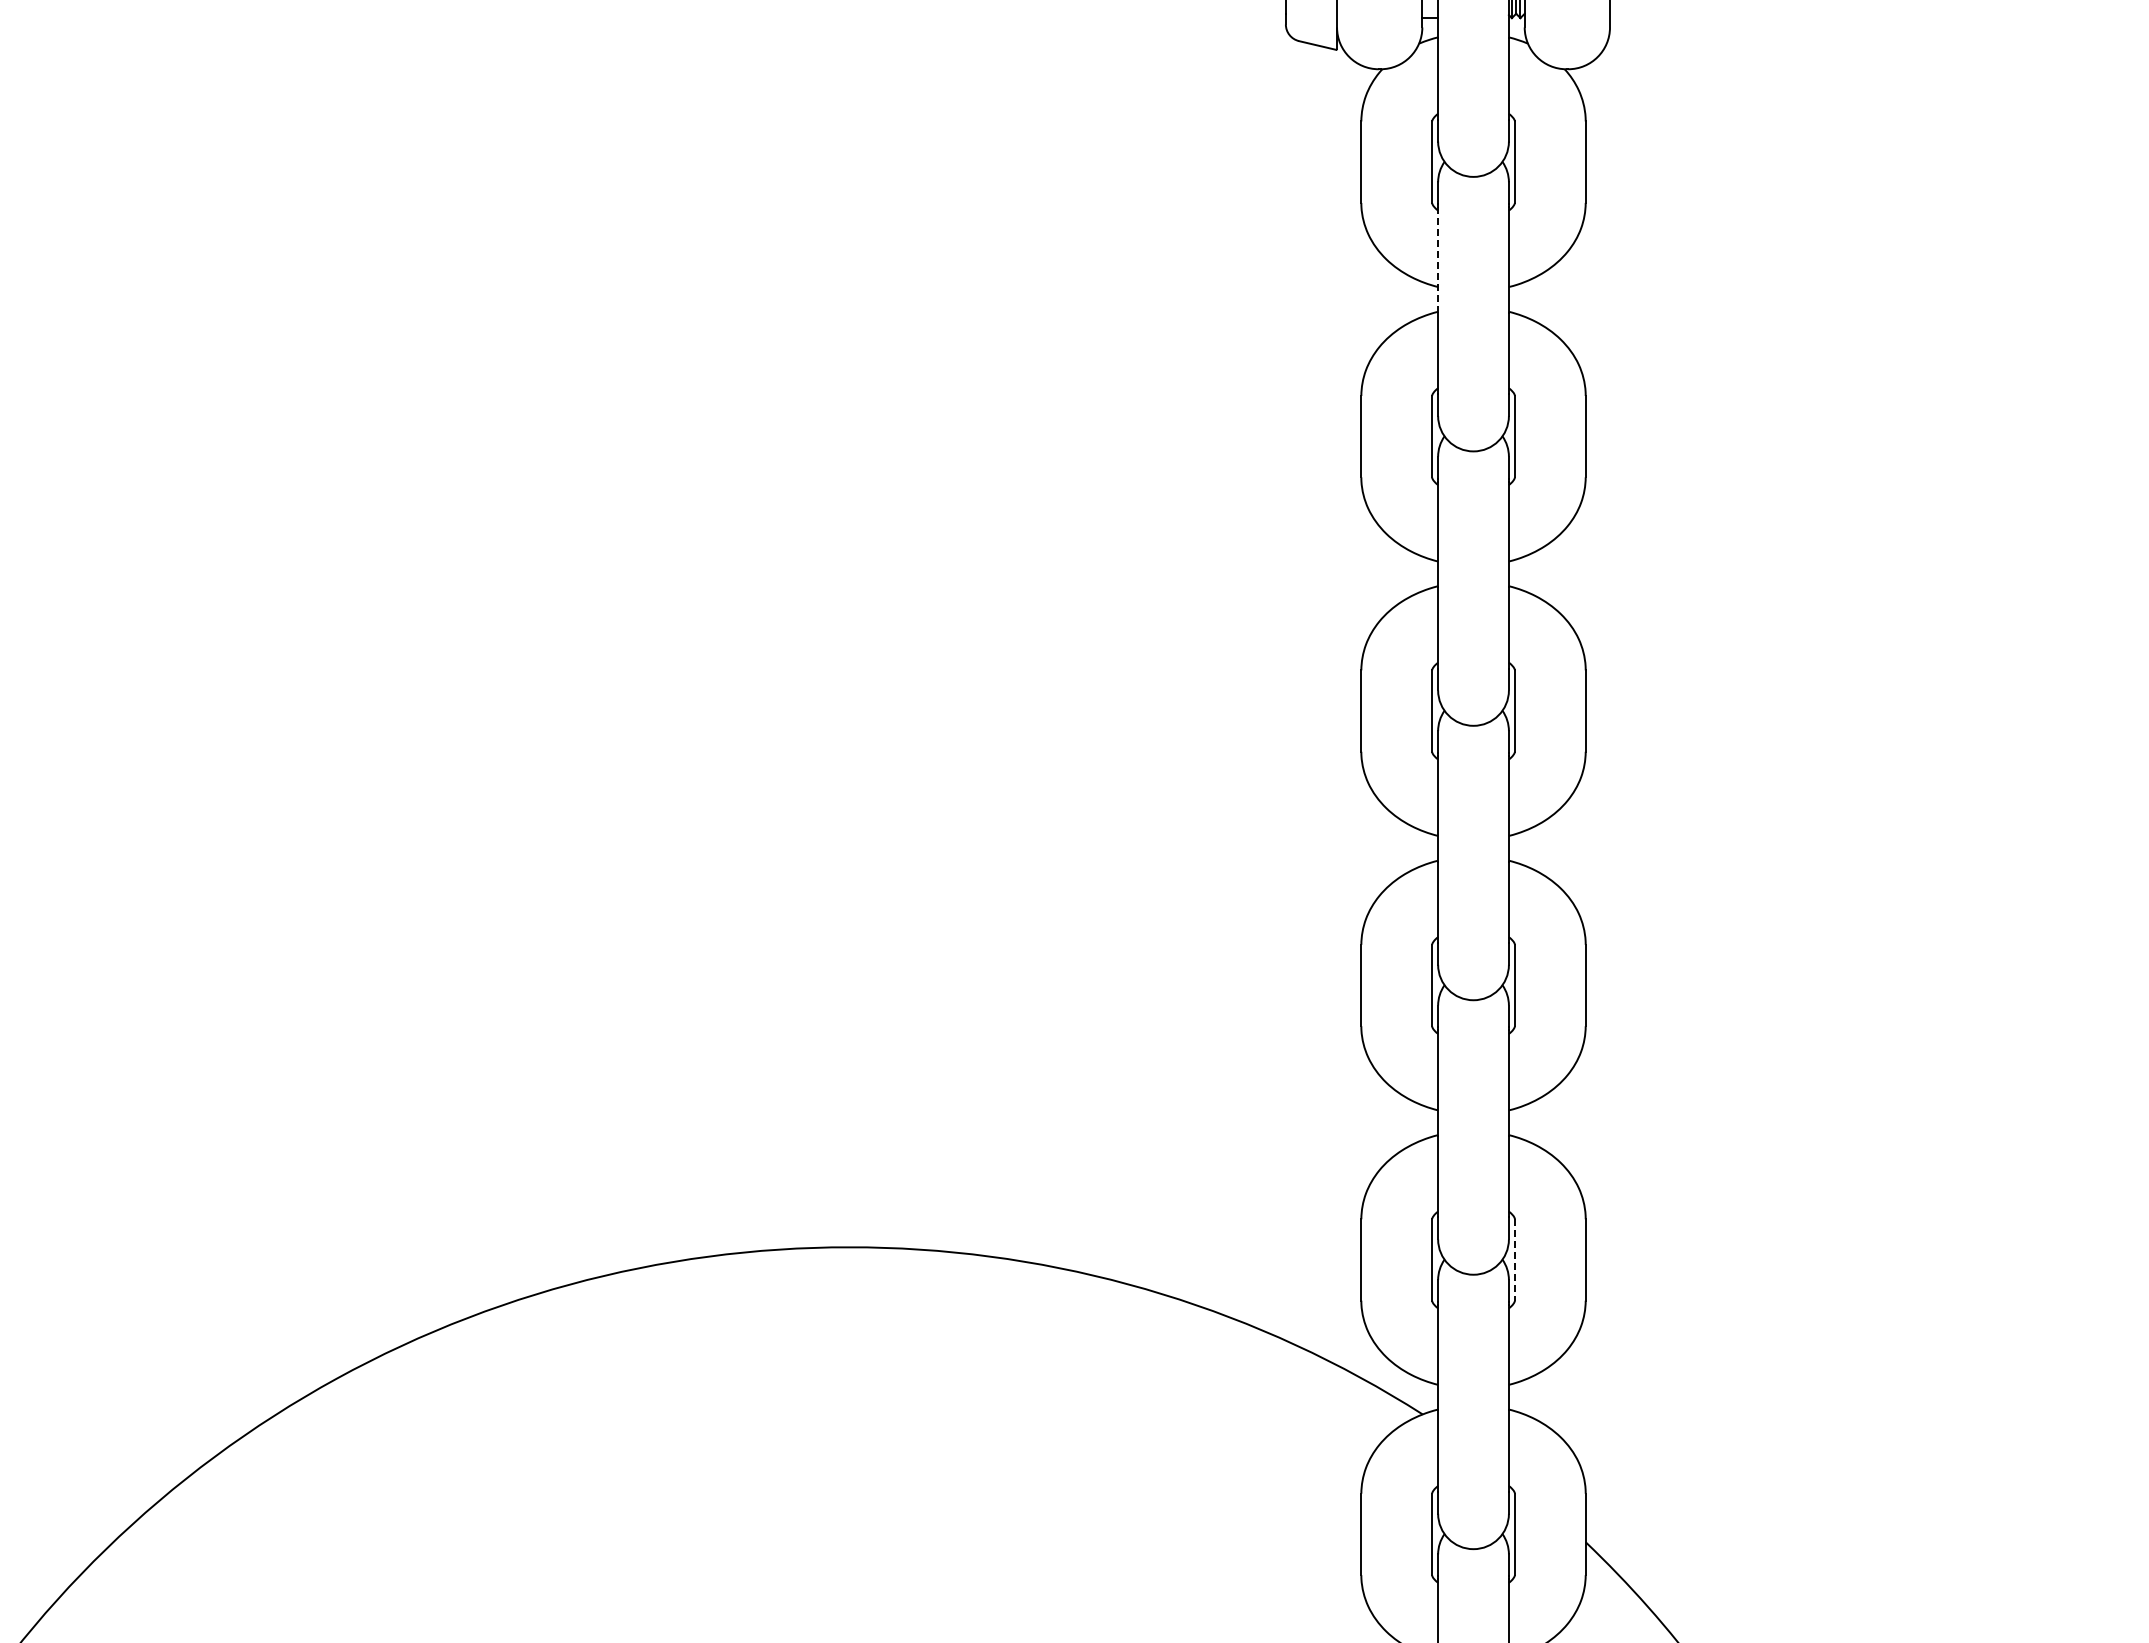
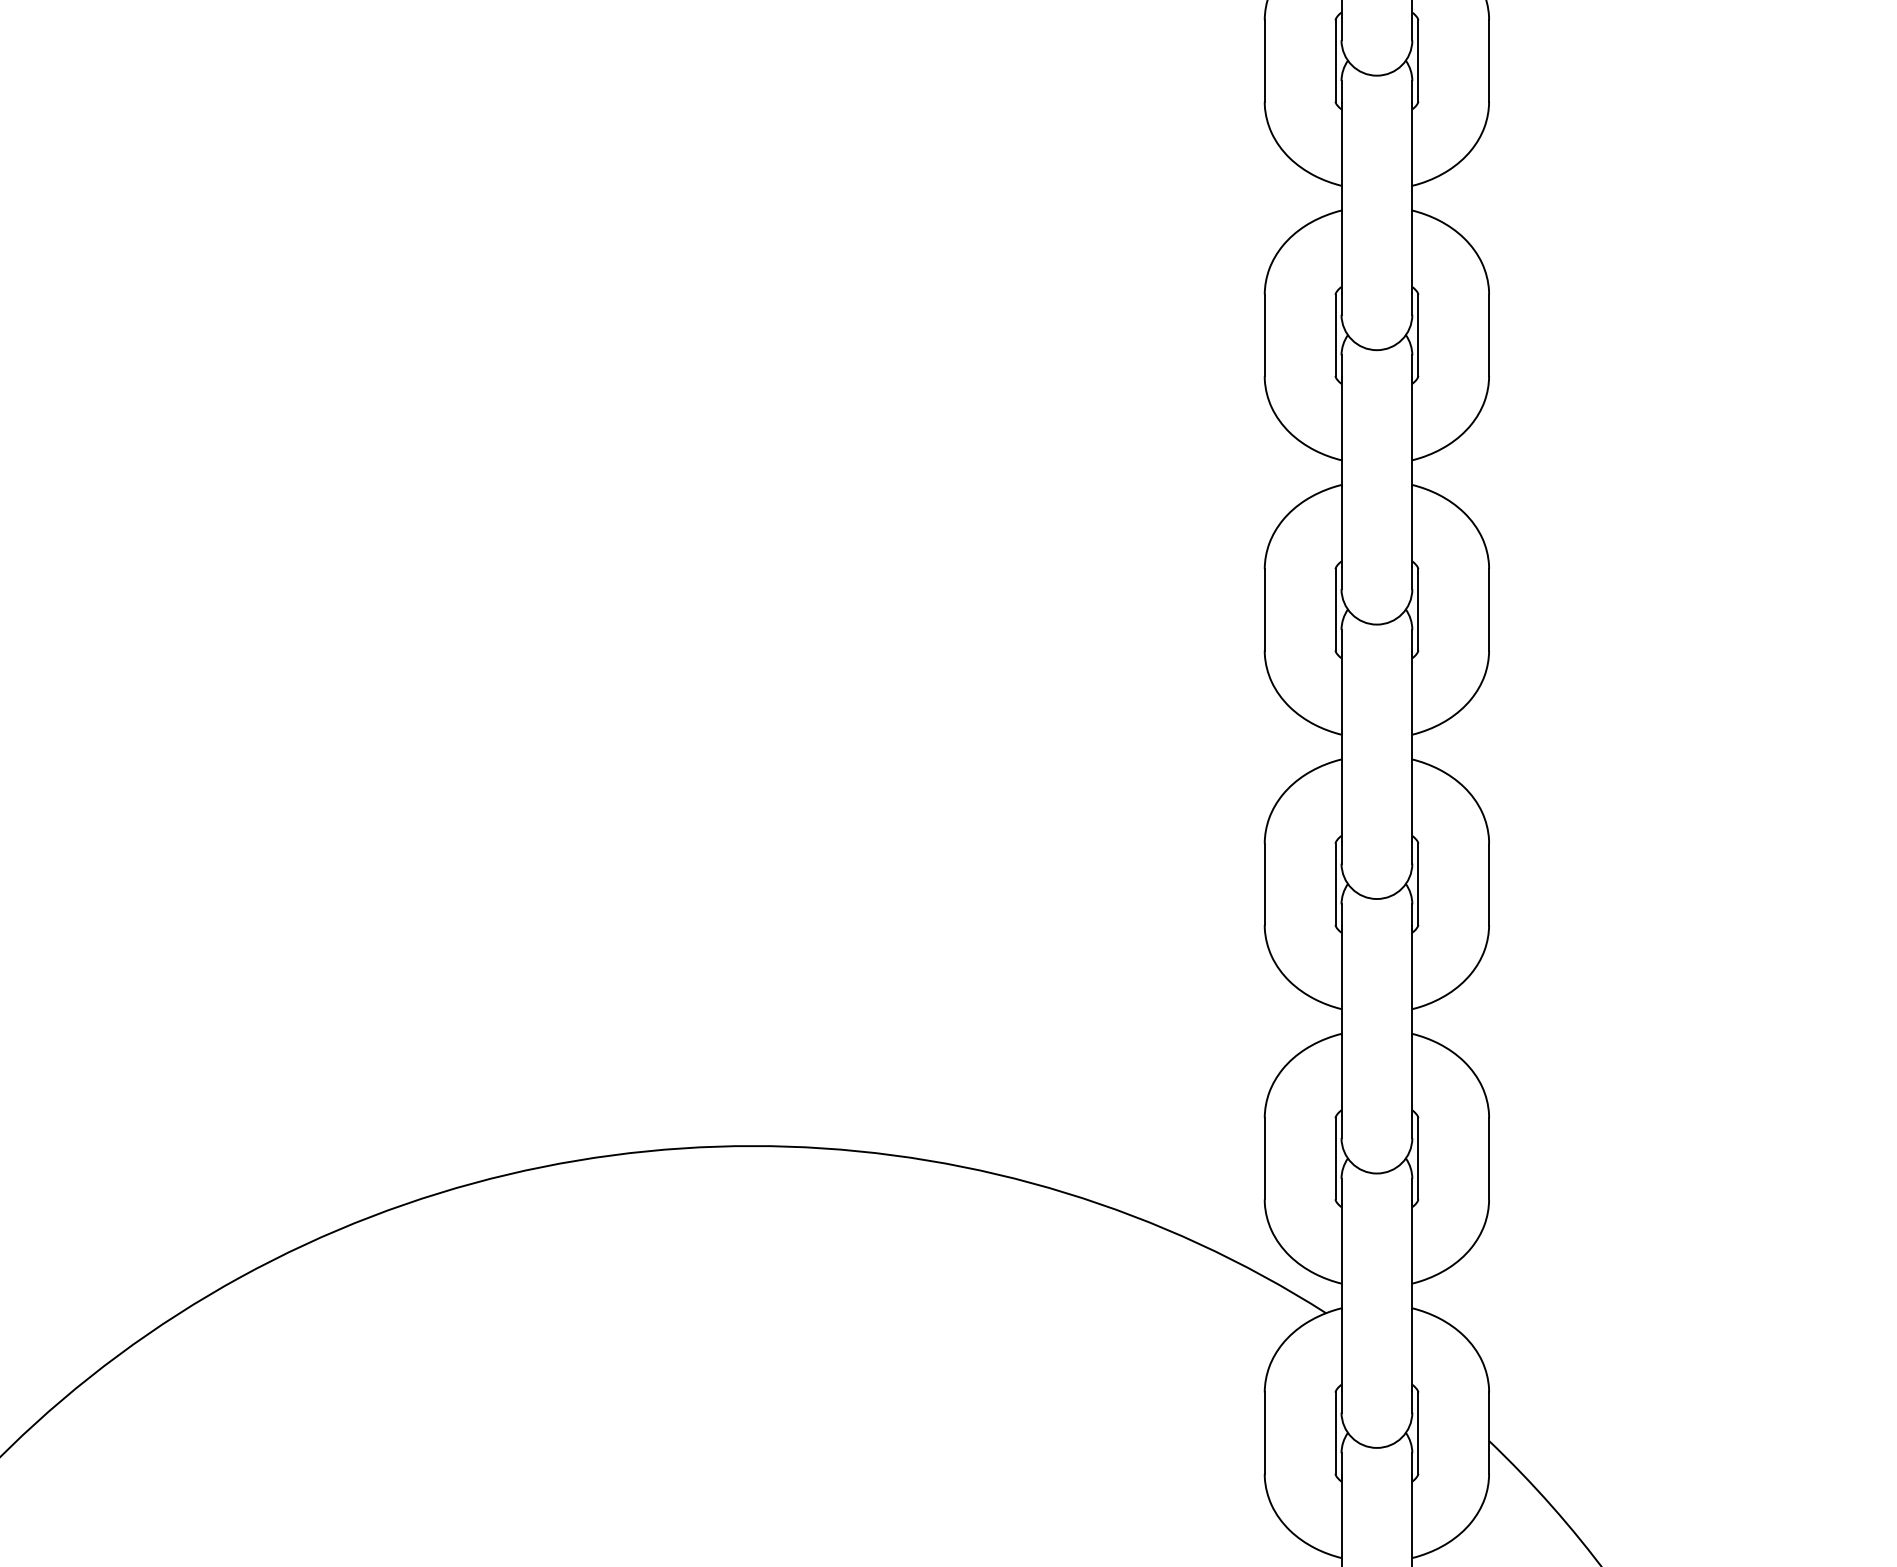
line: (1438, 259) -> (1341, 158), dashed -> solid
line: (1514, 1259) -> (1417, 1158), dashed -> solid

